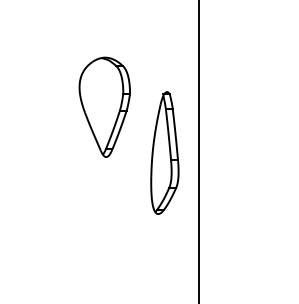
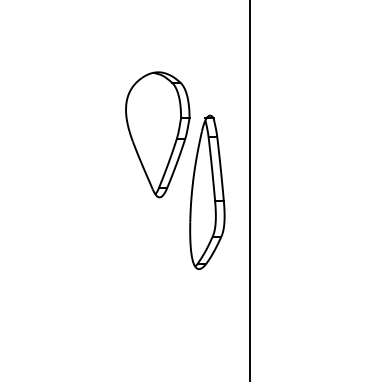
part: (104, 107) -> (157, 134), moved

